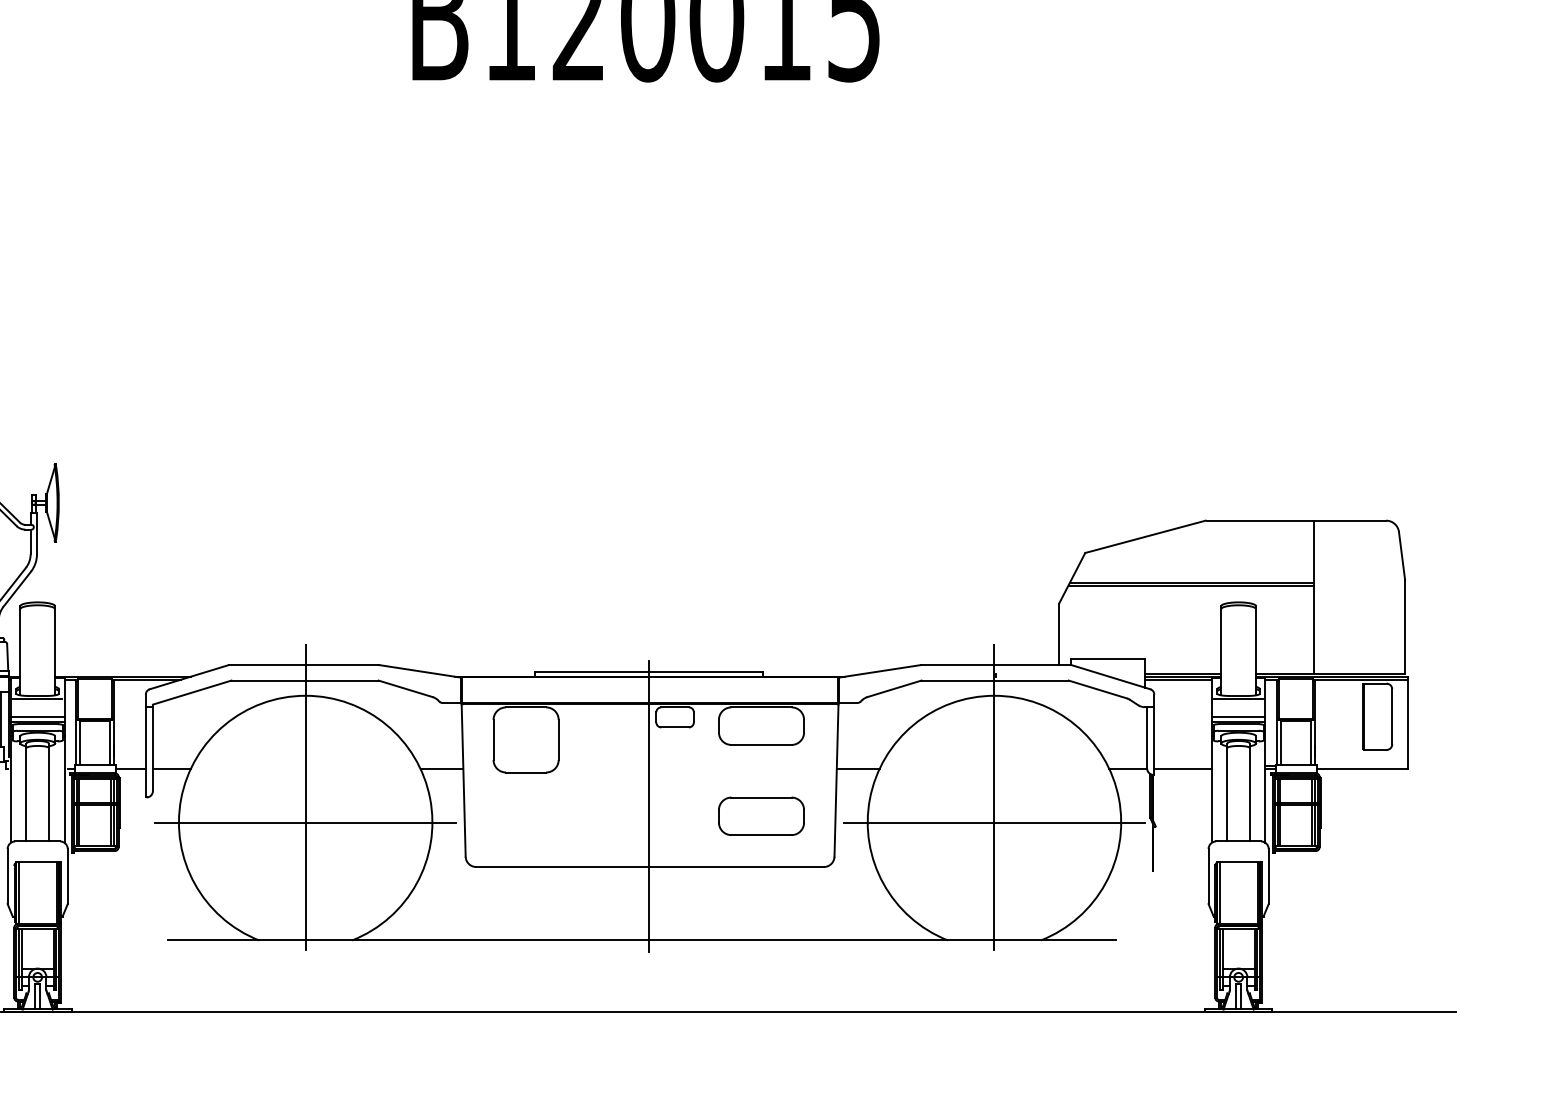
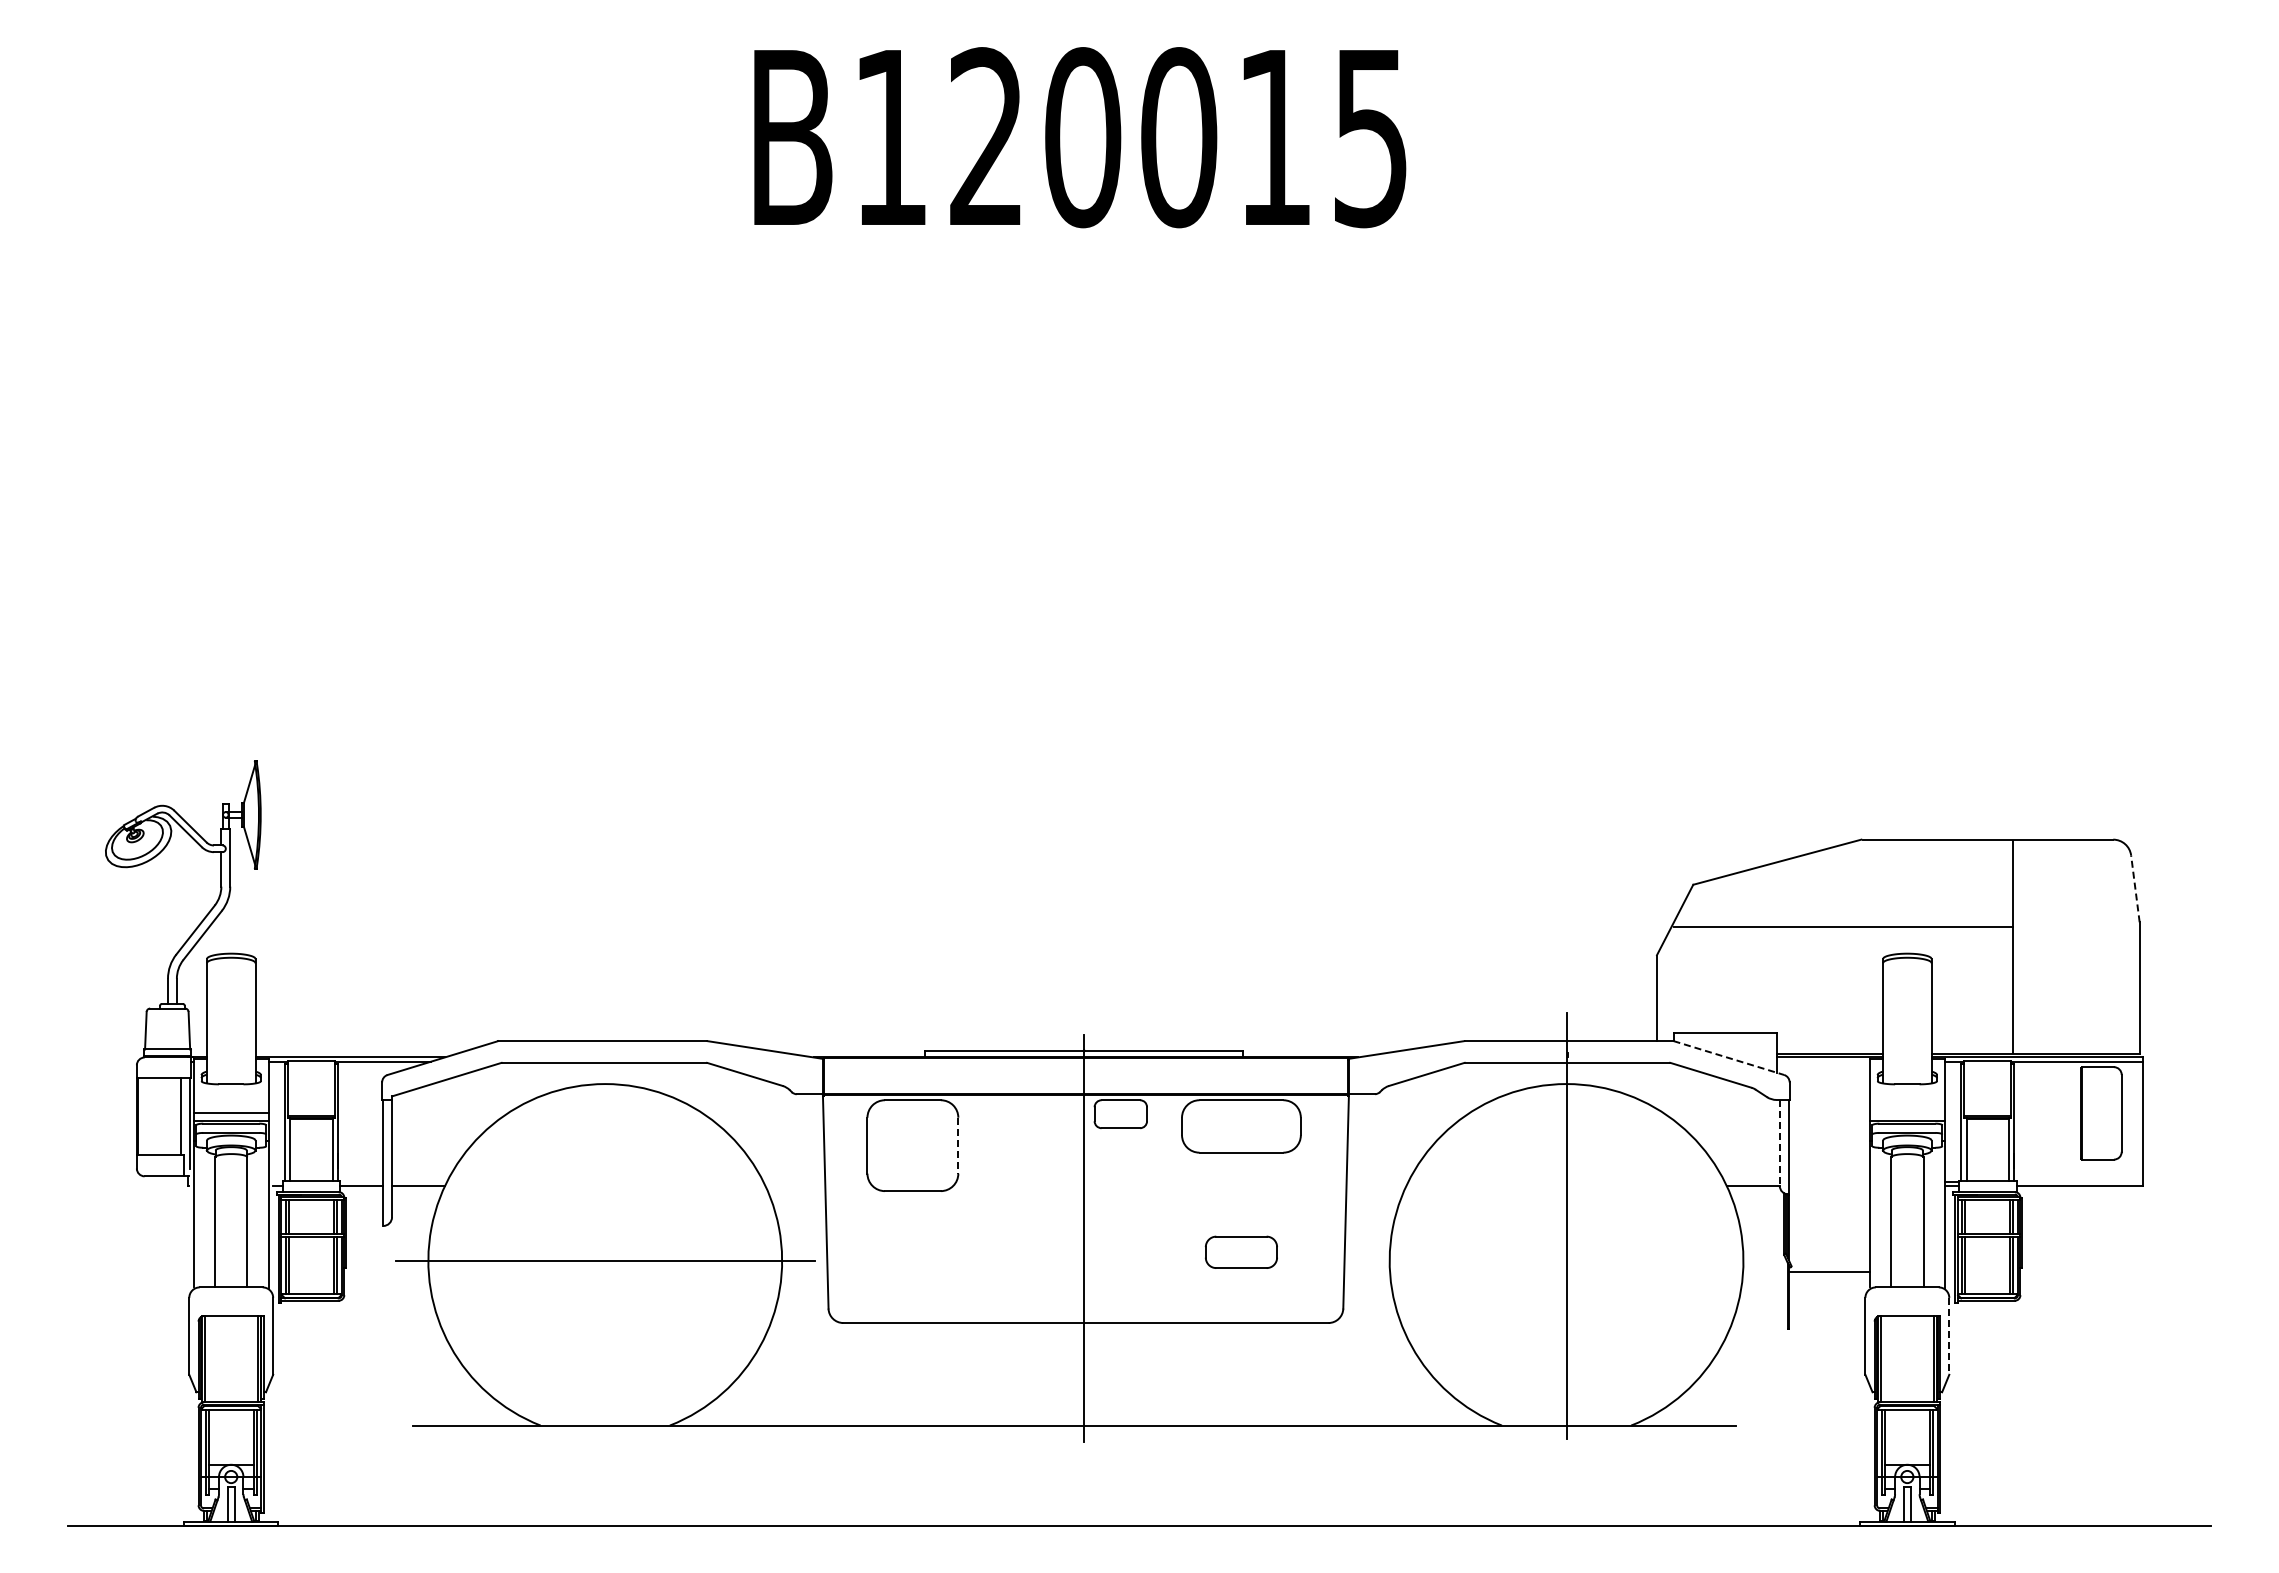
line: (1402, 555) -> (2135, 888), solid -> dashed
line: (1191, 585) -> (1841, 930), removed
line: (1110, 677) -> (1728, 1058), solid -> dashed
line: (1177, 679) -> (1822, 1061), removed
line: (37, 699) -> (231, 1089), removed
line: (1238, 699) -> (1907, 1089), removed
line: (1238, 716) -> (1906, 1113), removed
line: (1147, 737) -> (1779, 1142), solid -> dashed
line: (558, 739) -> (958, 1145), solid -> dashed
line: (441, 769) -> (795, 1186), removed
line: (858, 769) -> (1376, 1186), removed
line: (1182, 769) -> (1829, 1272), moved
line: (305, 797) -> (605, 1225), removed
part: (761, 816) -> (1241, 1252), size x0.6
line: (994, 822) -> (1566, 1260), removed
line: (1268, 876) -> (1949, 1336), solid -> dashed

